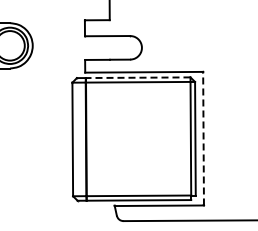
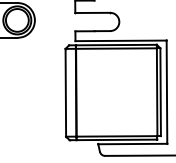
line: (137, 77) -> (115, 44), dashed -> solid
line: (203, 138) -> (166, 92), dashed -> solid

